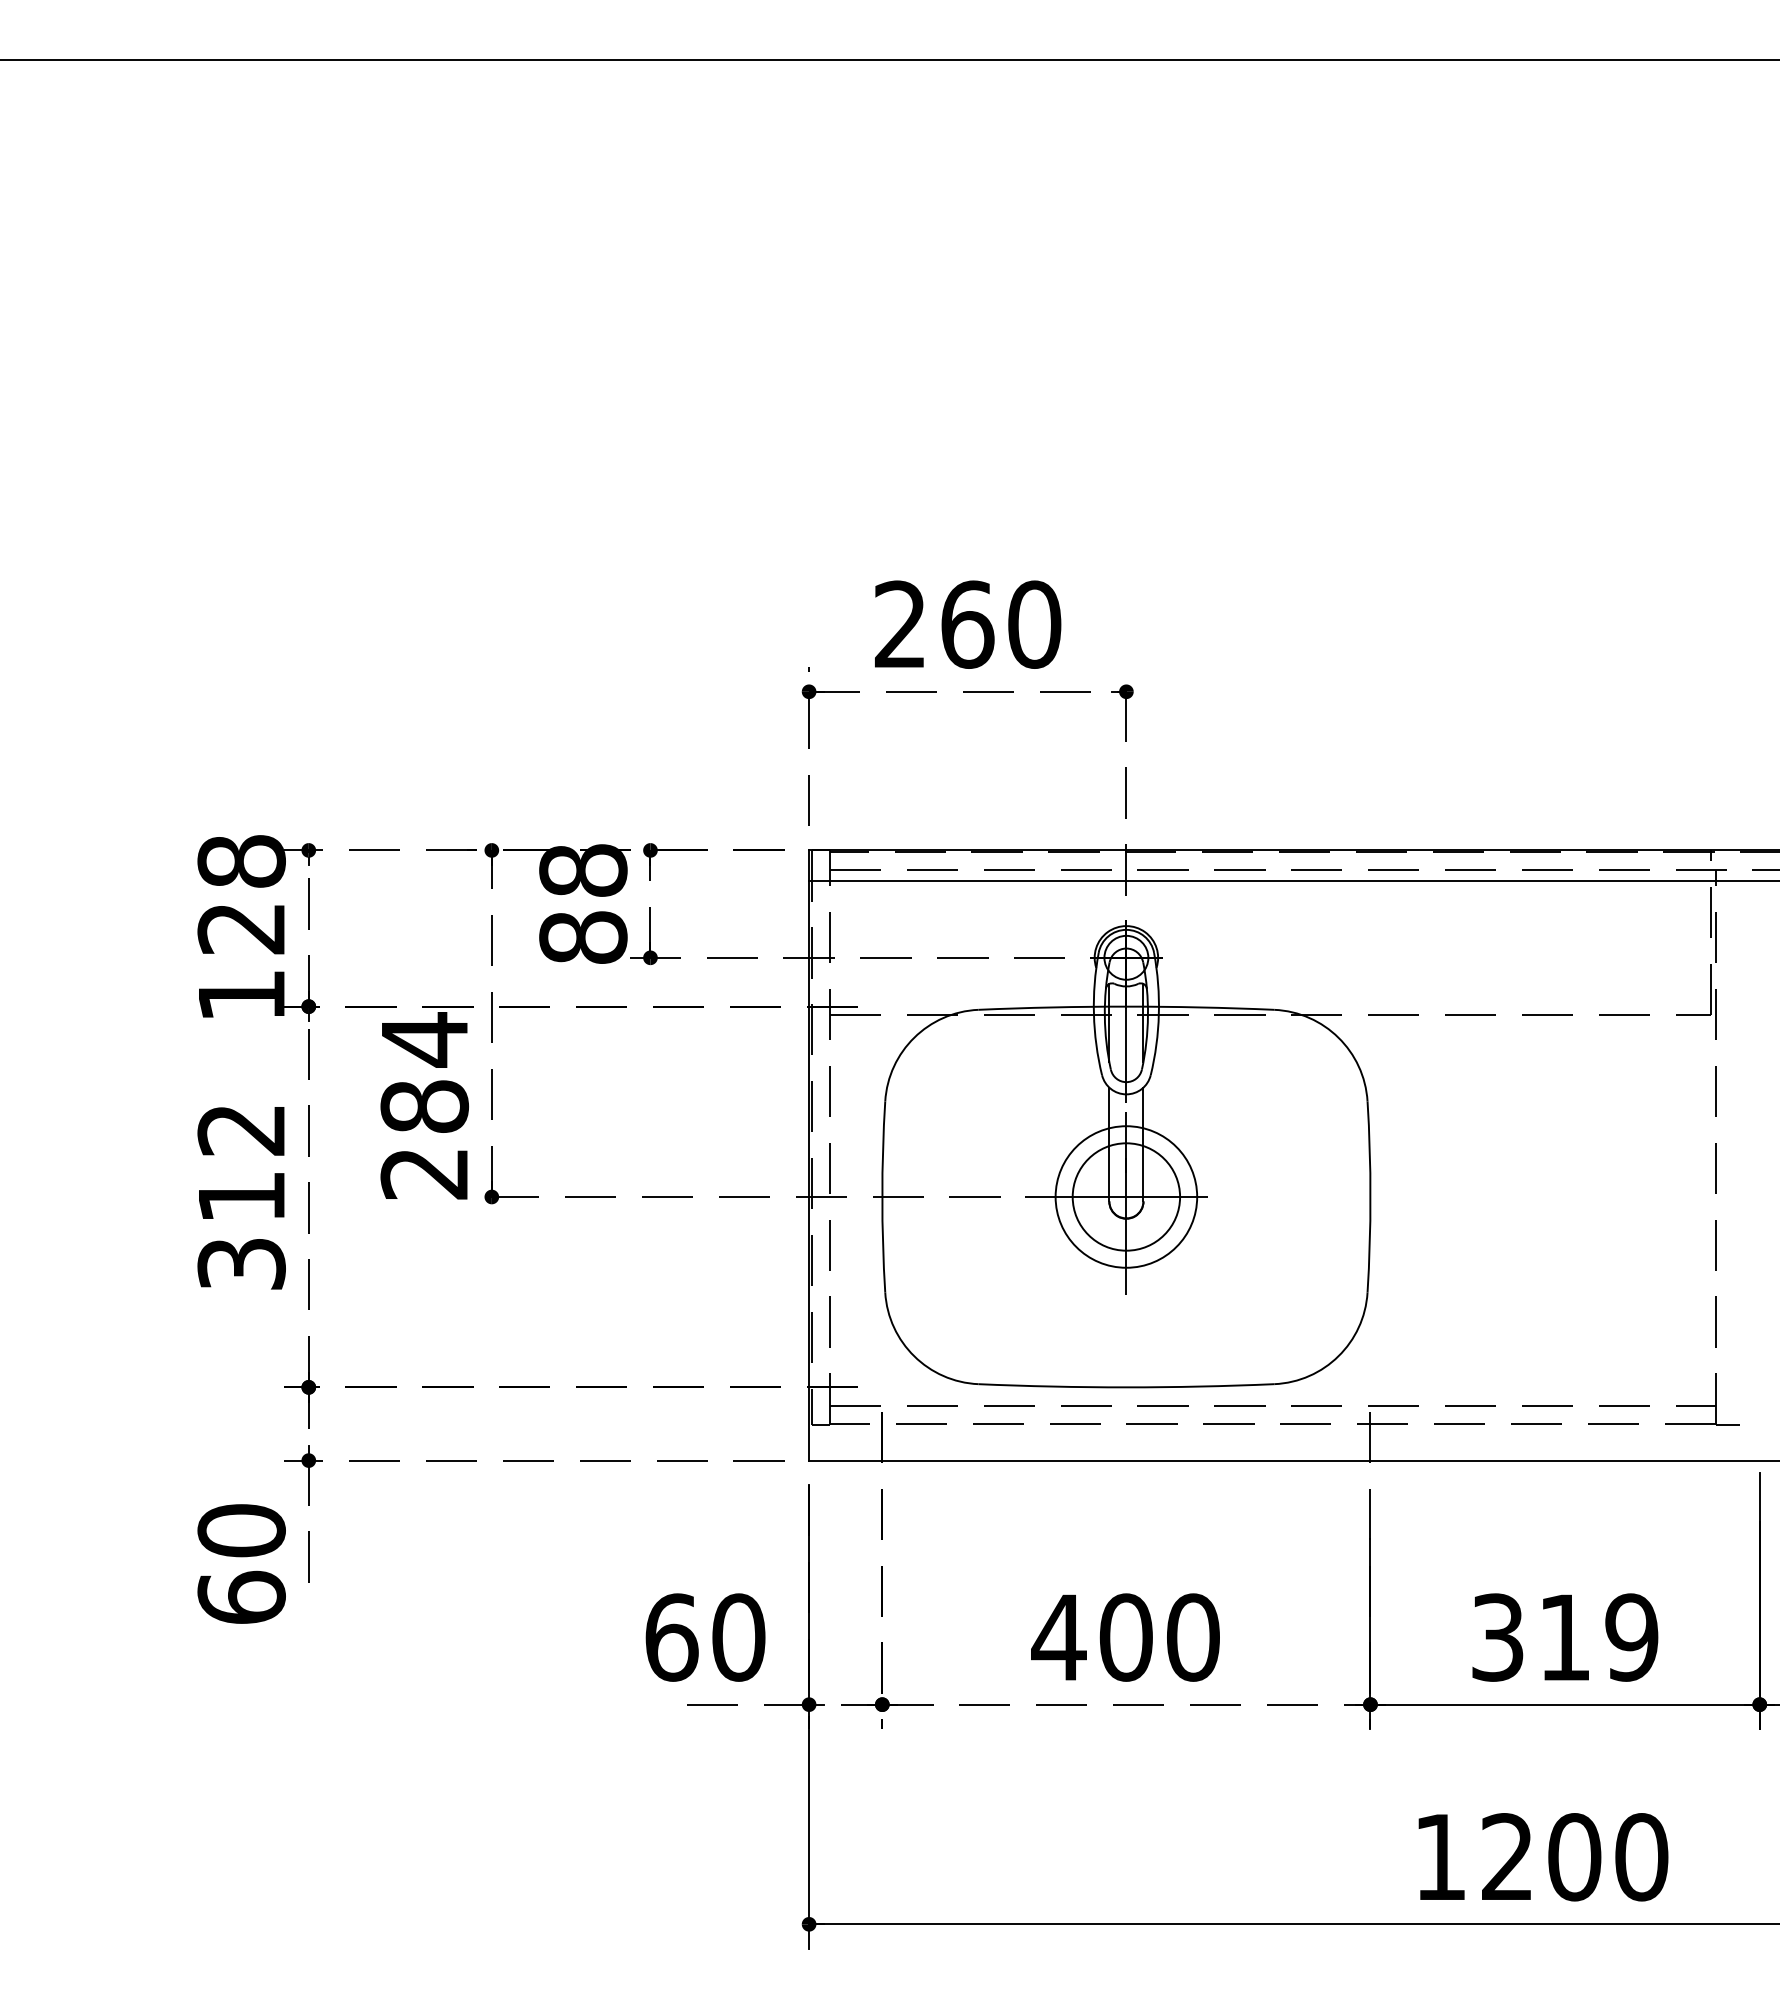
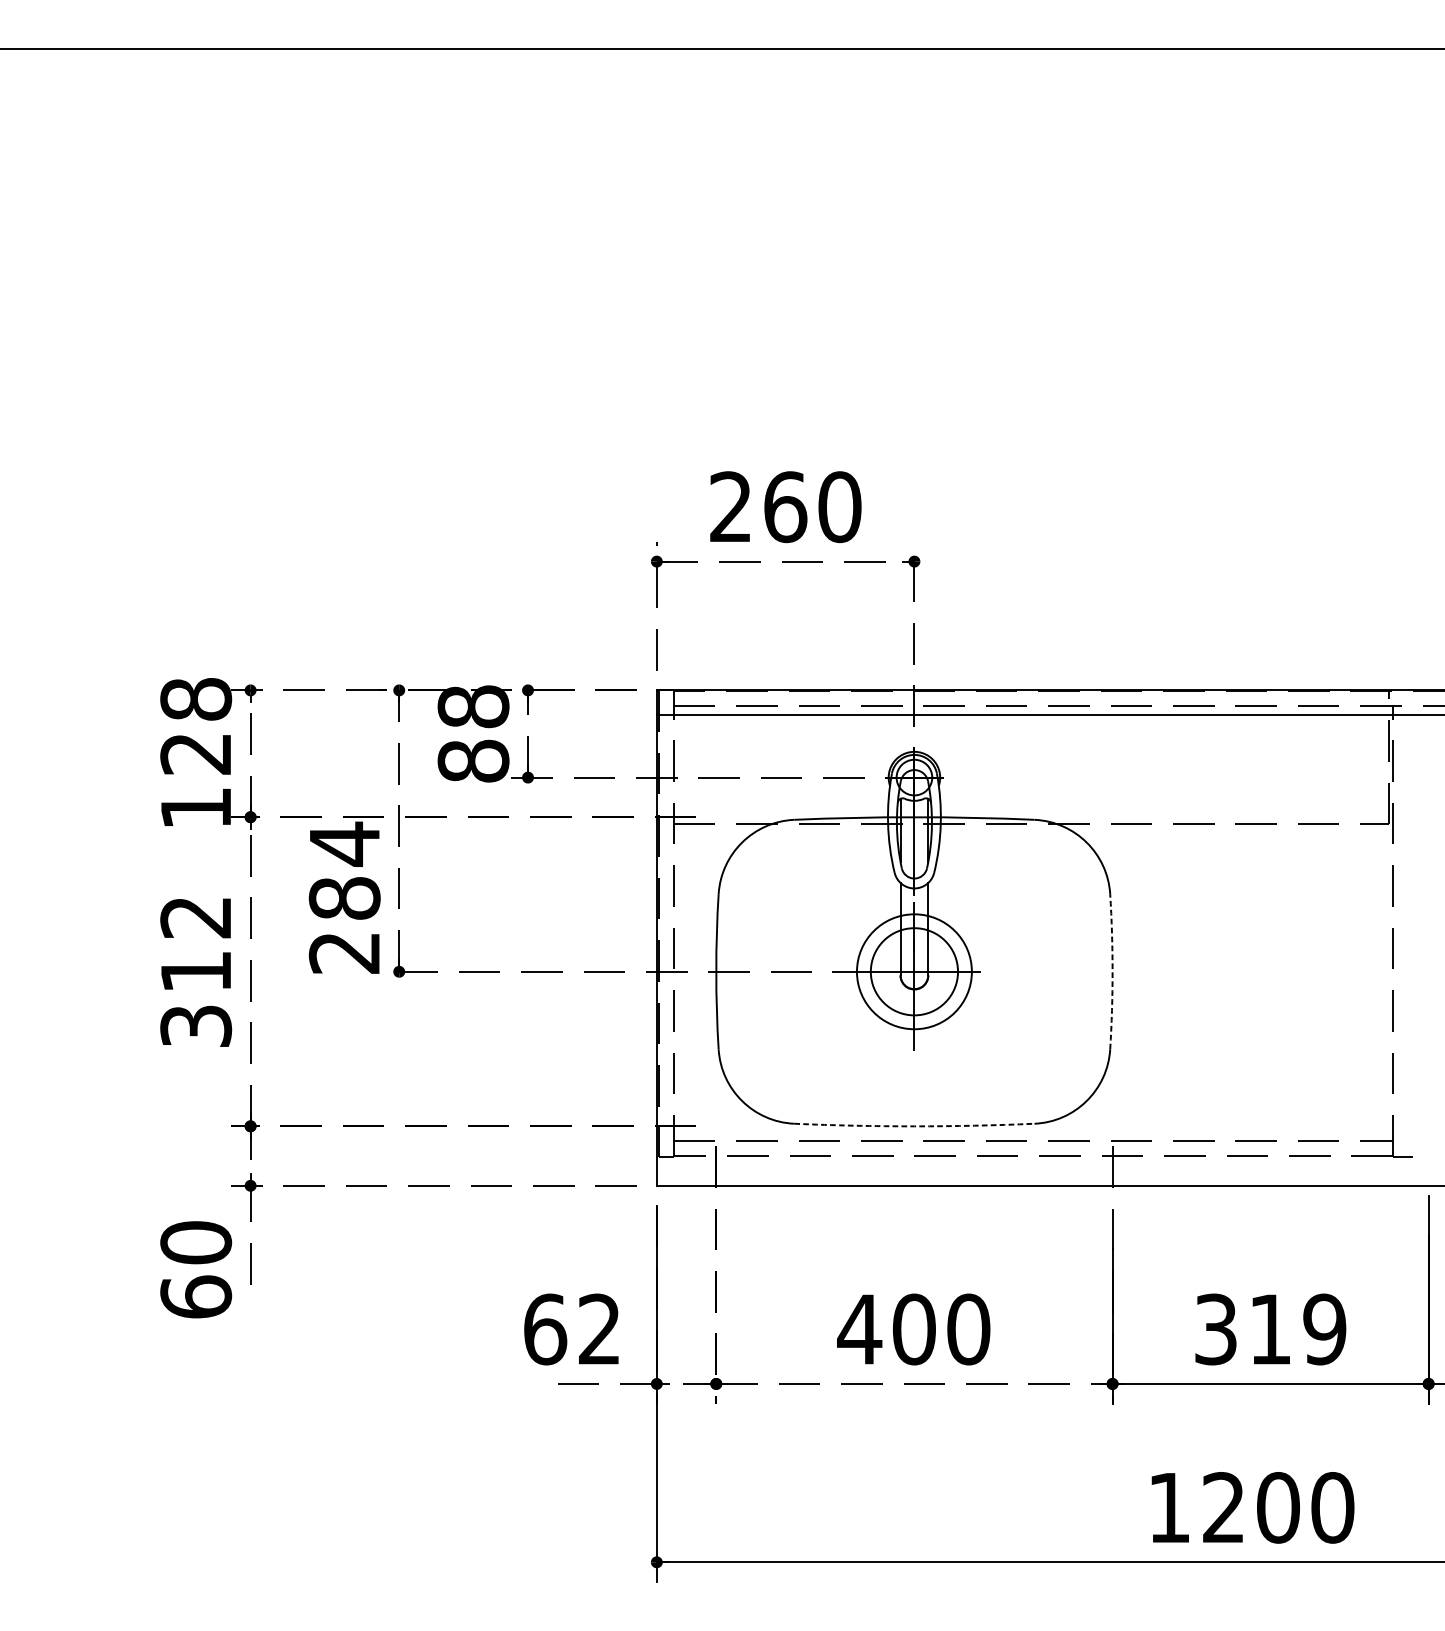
arc: (1370, 1197) -> (1112, 972), solid -> dashed
arc: (1126, 1387) -> (914, 1126), solid -> dashed
text: (738, 1637) -> (599, 1329), 60 -> 62

